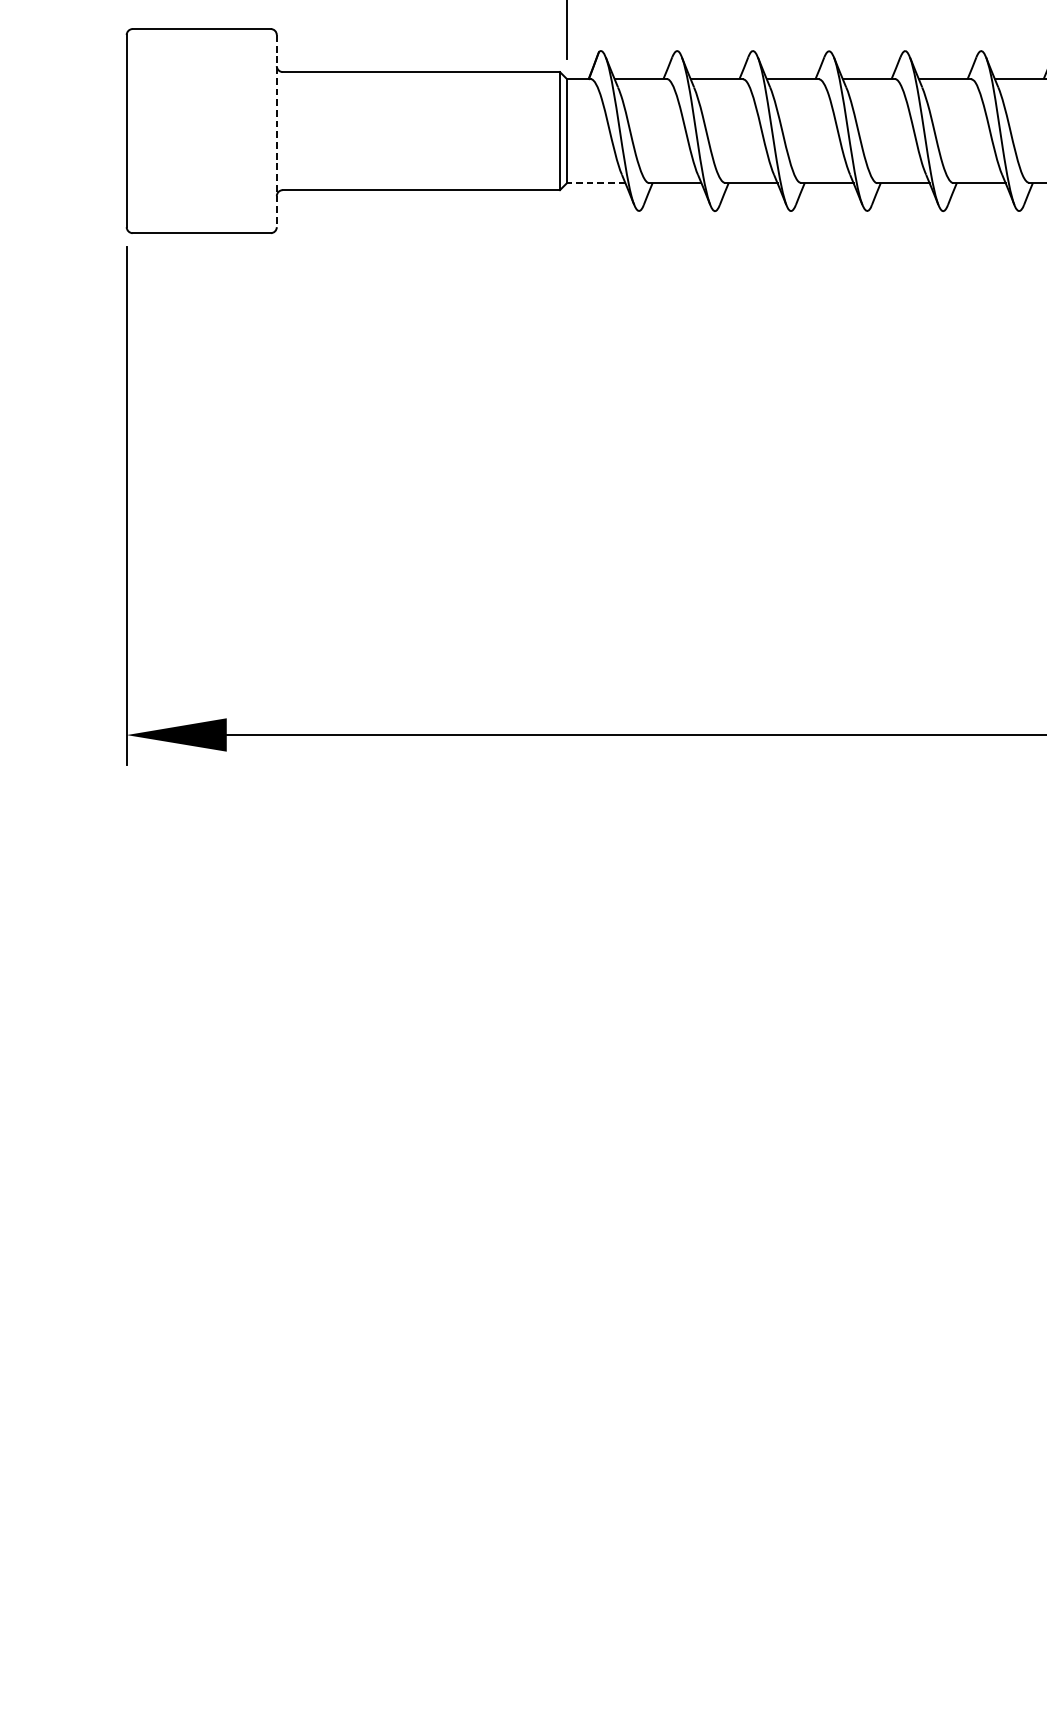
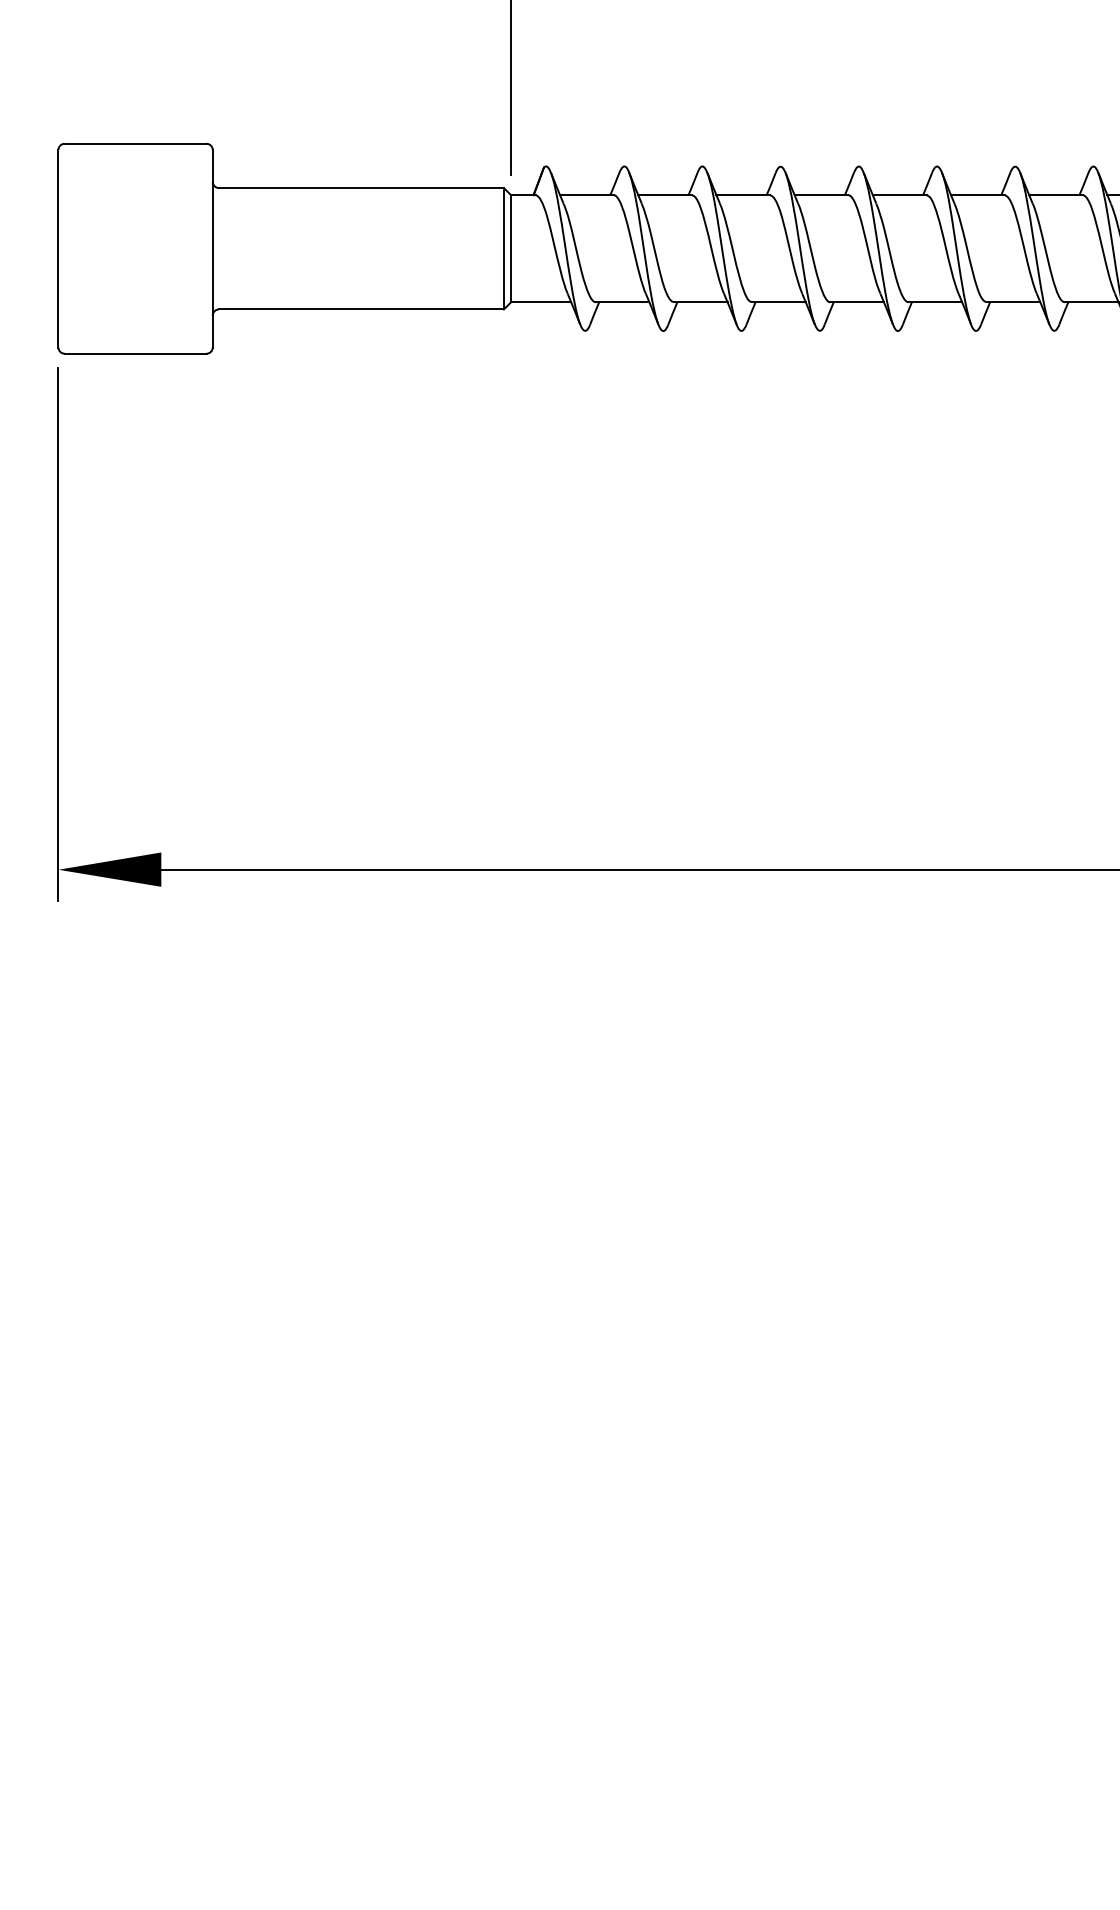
line: (276, 130) -> (212, 248), dashed -> solid
line: (595, 183) -> (540, 302), dashed -> solid

